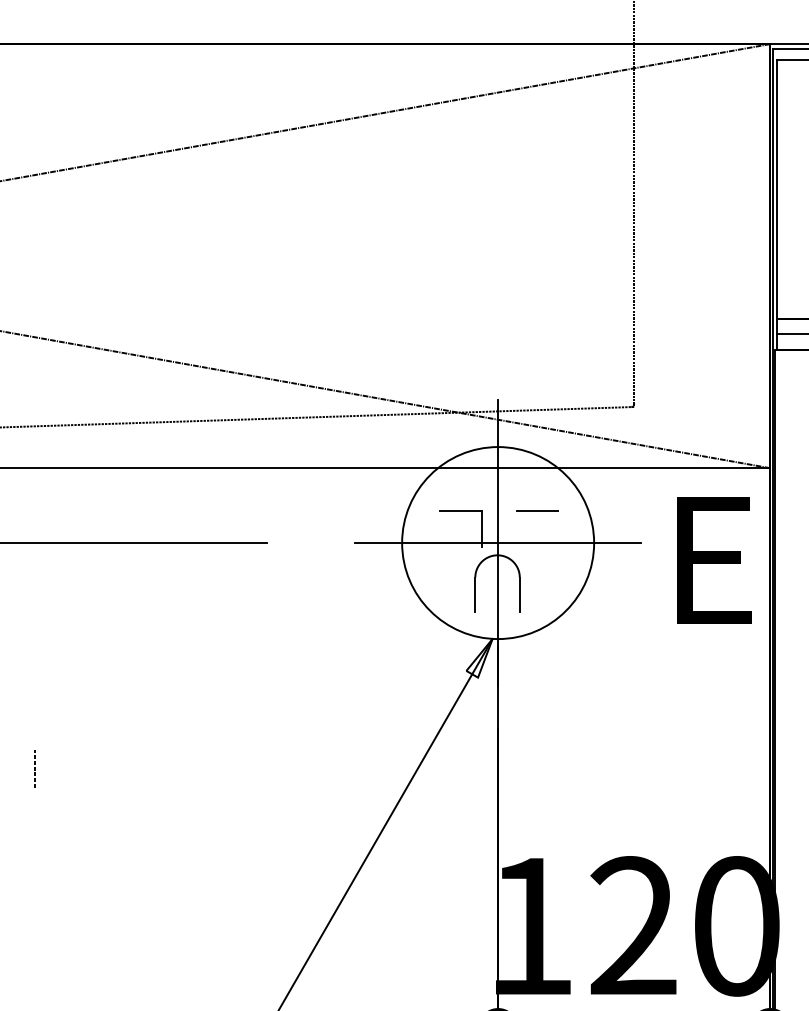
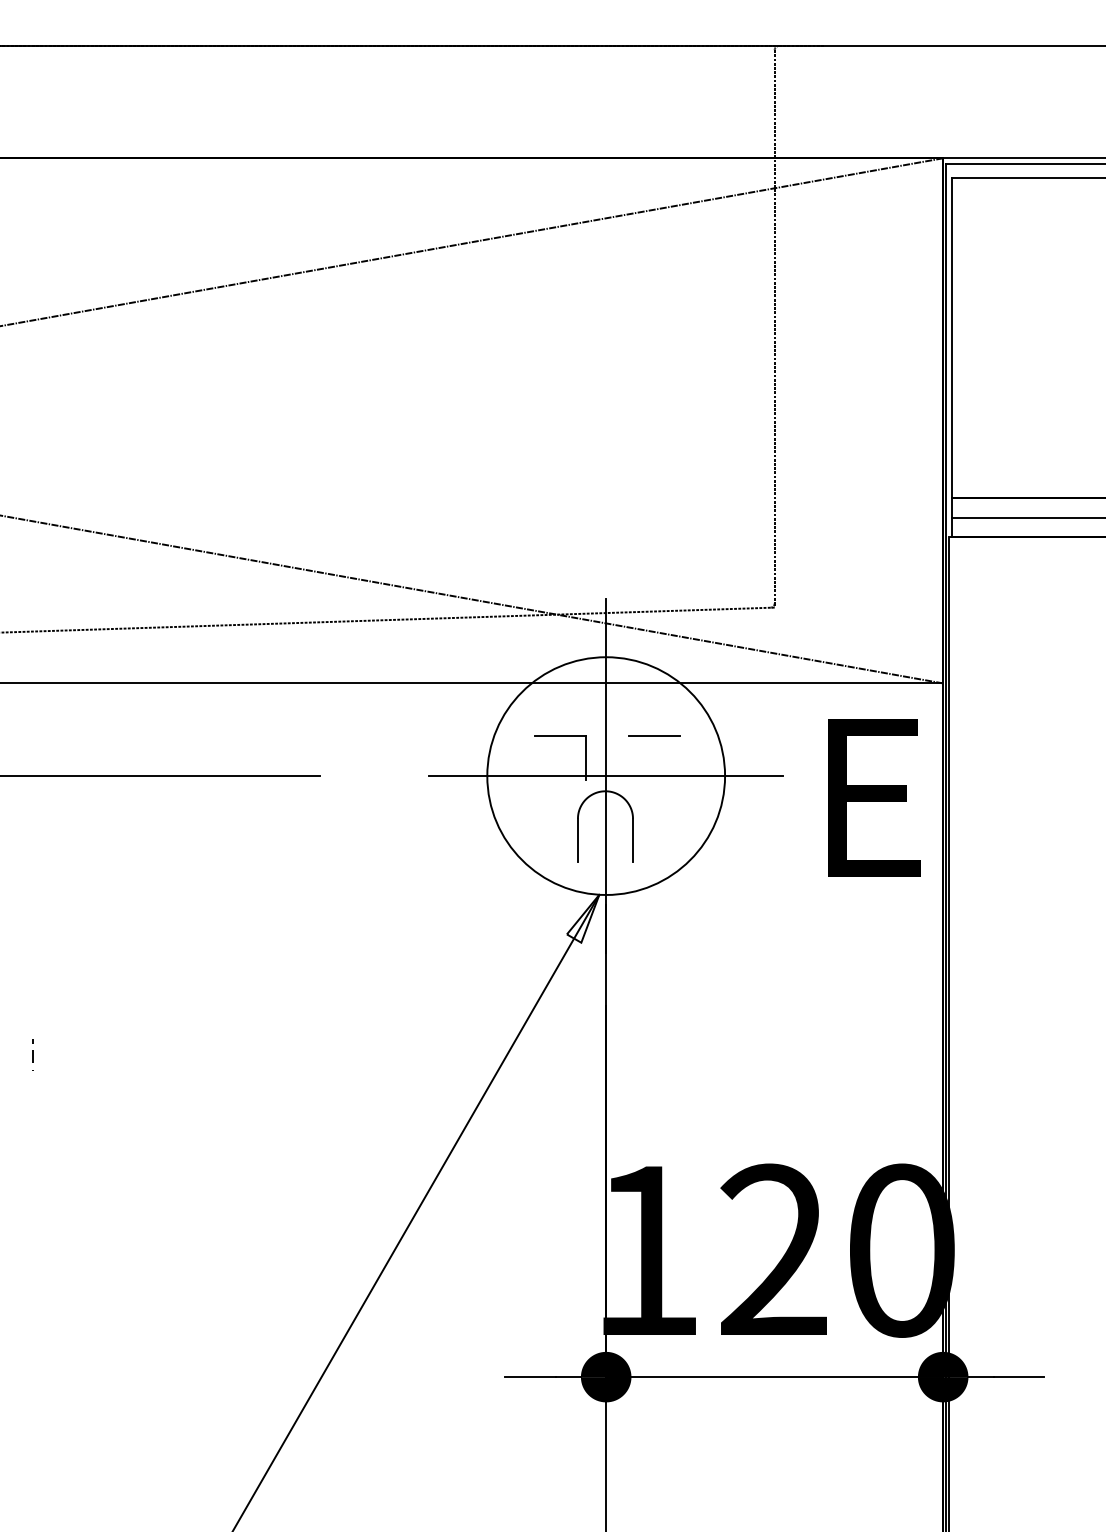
part: (34, 767) -> (32, 1054), size x0.62

